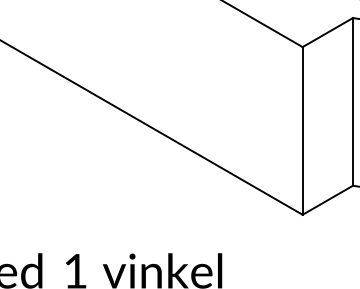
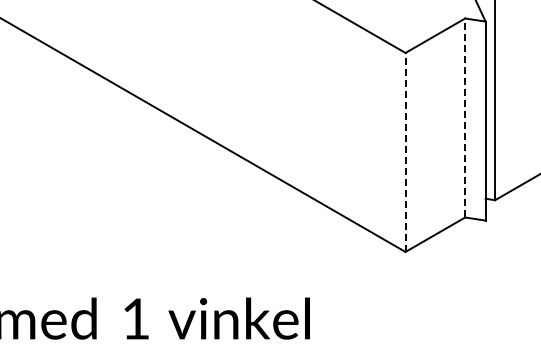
line: (353, 101) -> (465, 117), solid -> dashed
line: (302, 130) -> (405, 151), solid -> dashed

